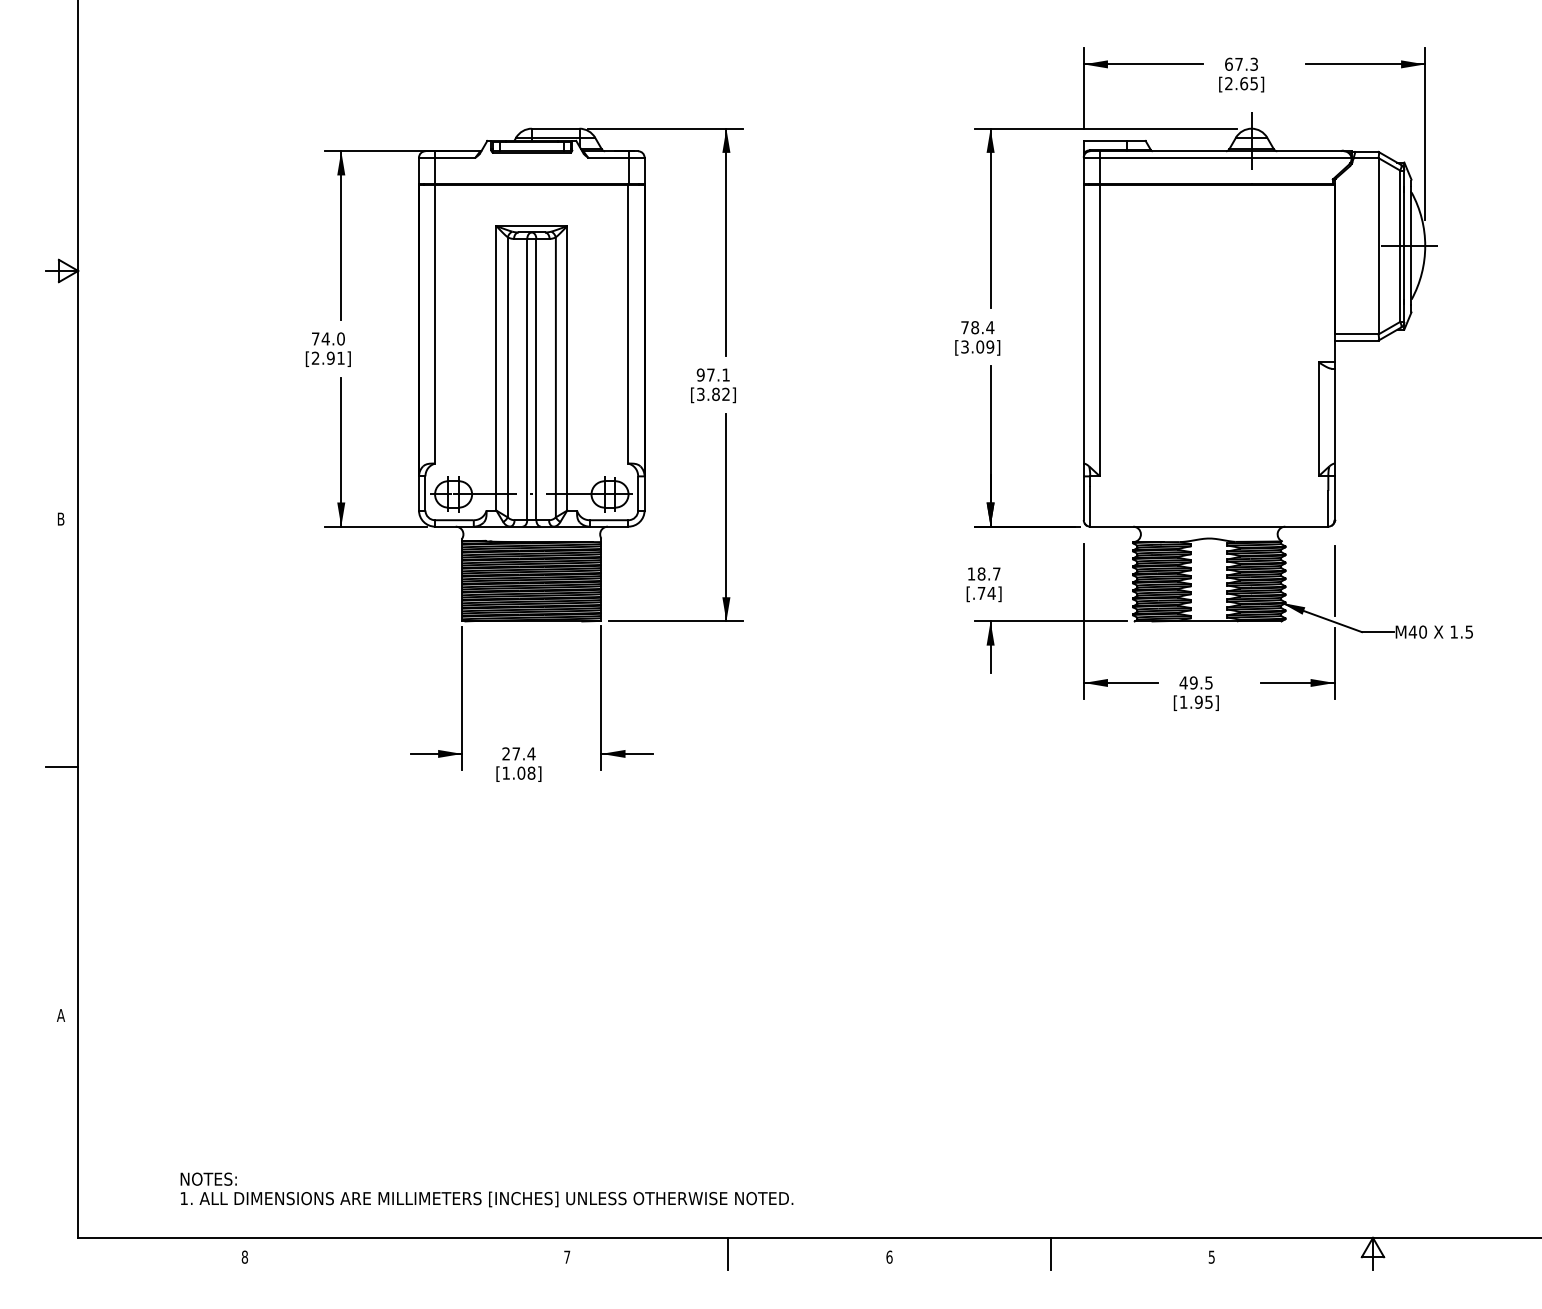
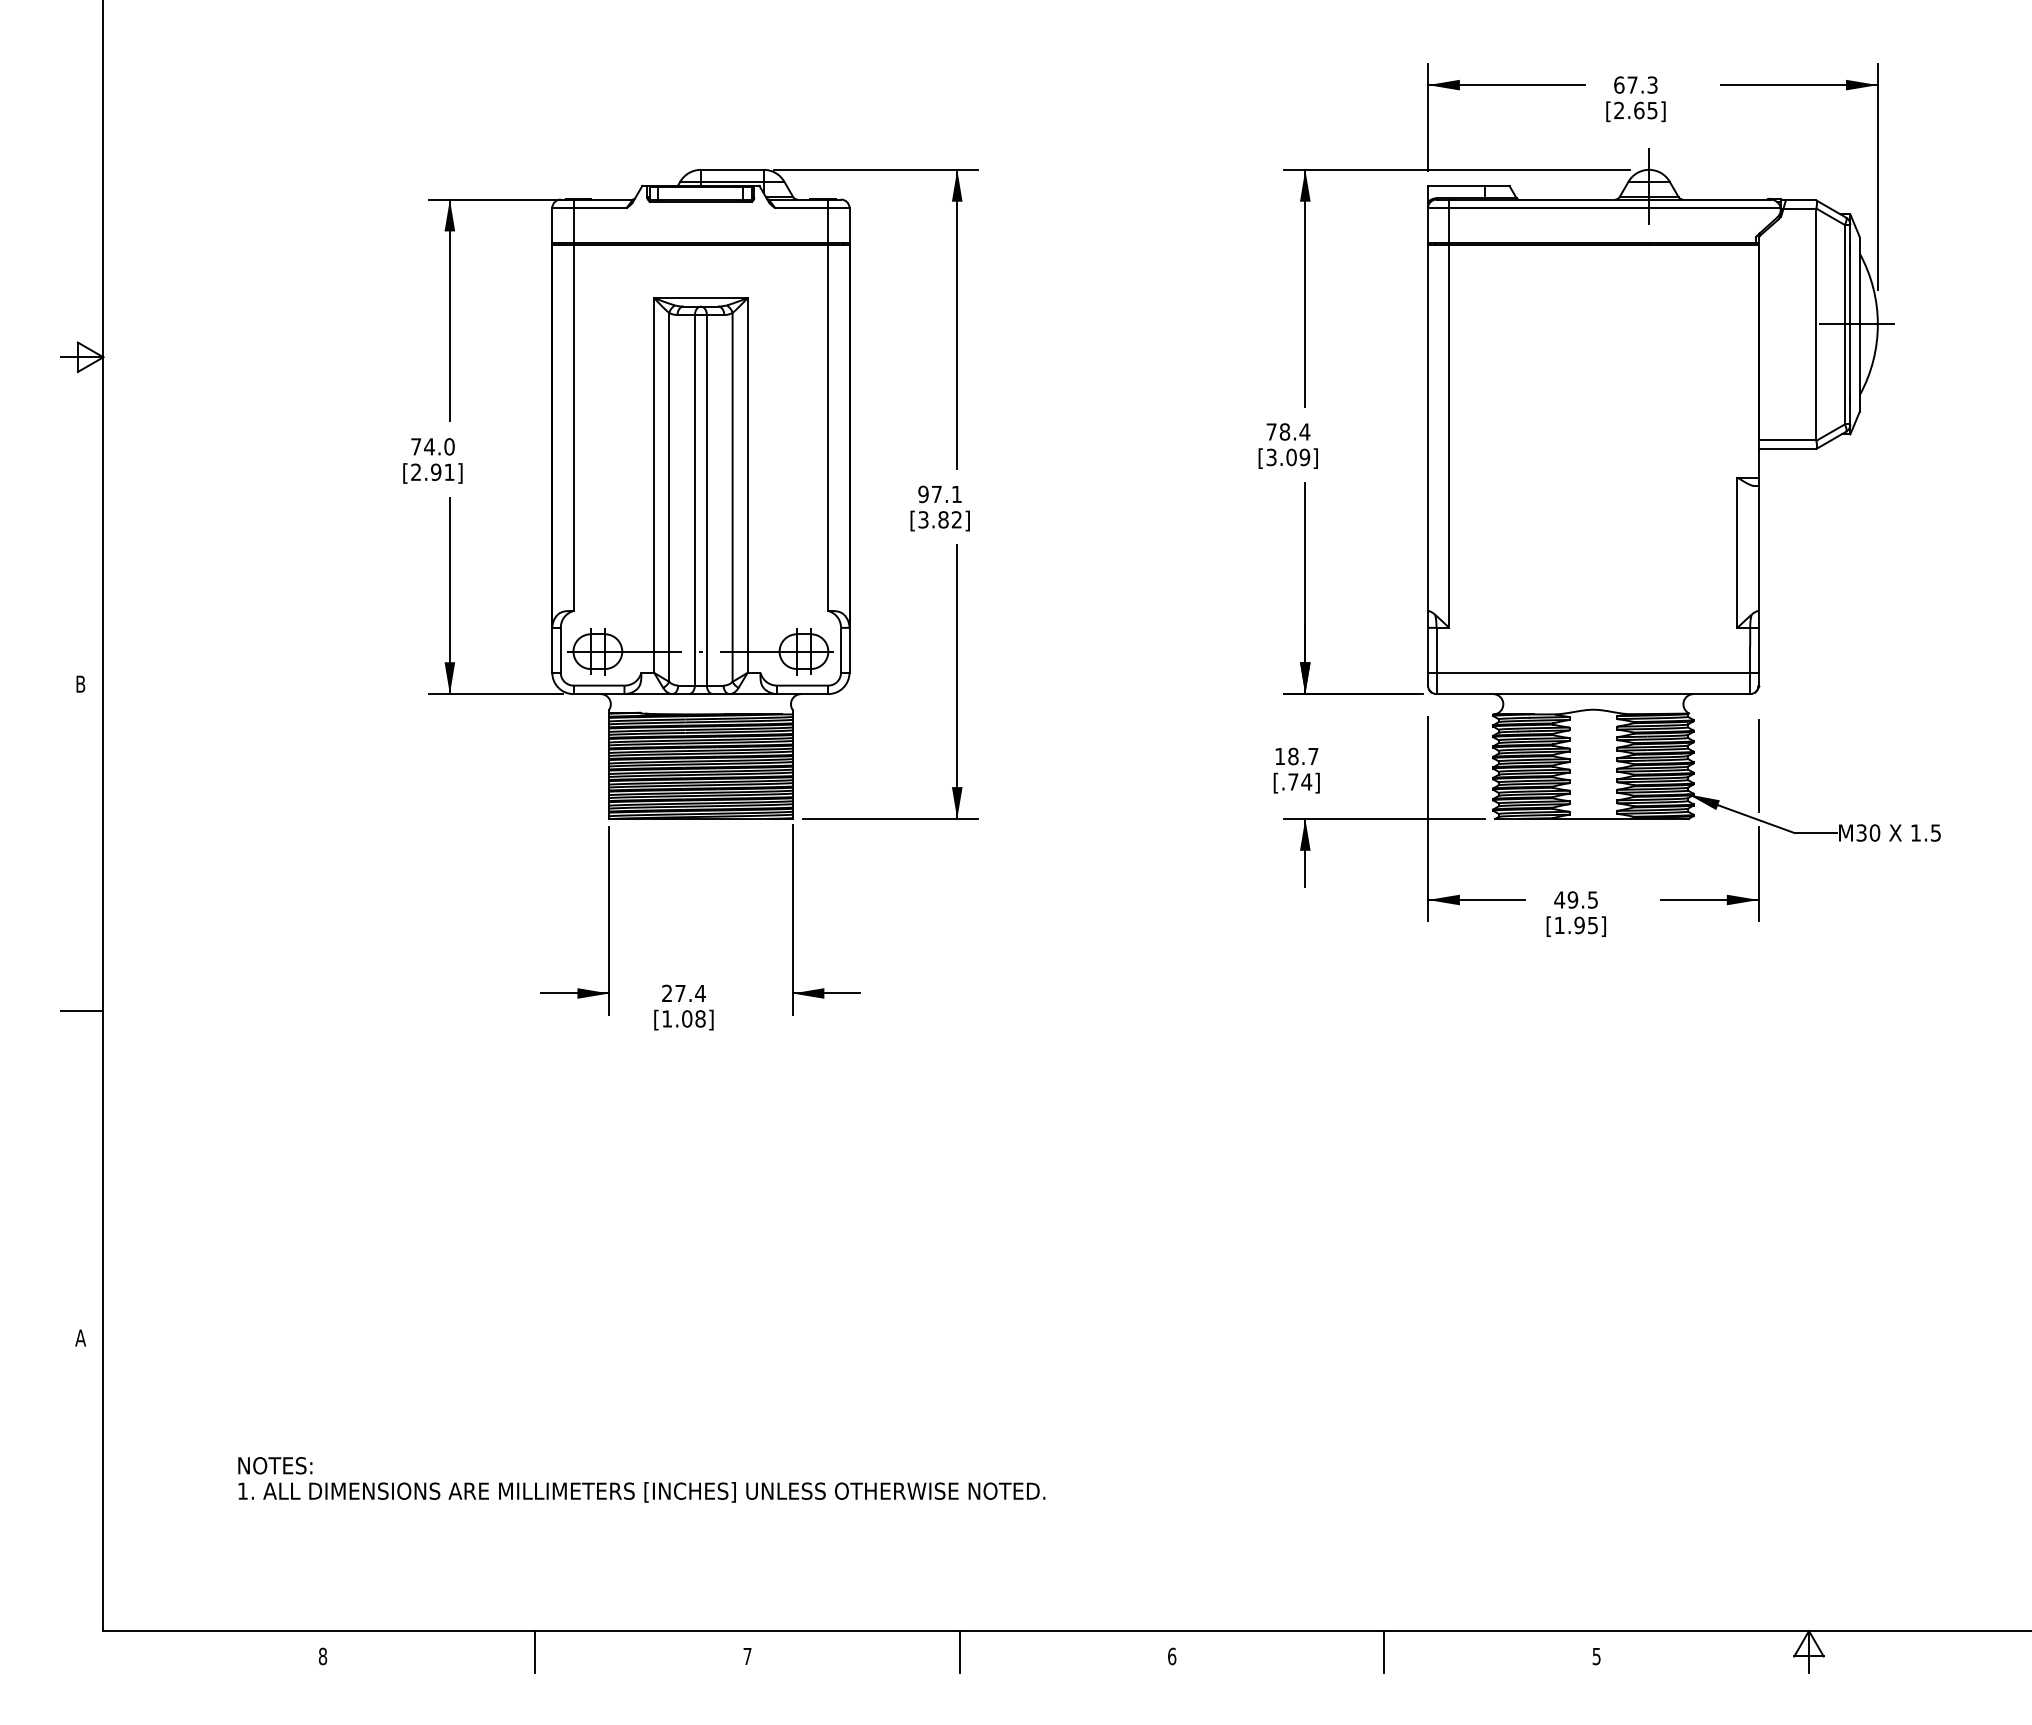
line: (1209, 510) -> (1593, 672), added
text: (1412, 631) -> (1861, 832), M40 -> M30
text: (486, 1189) -> (641, 1479), moved
line: (406, 1254) -> (535, 1652), added

